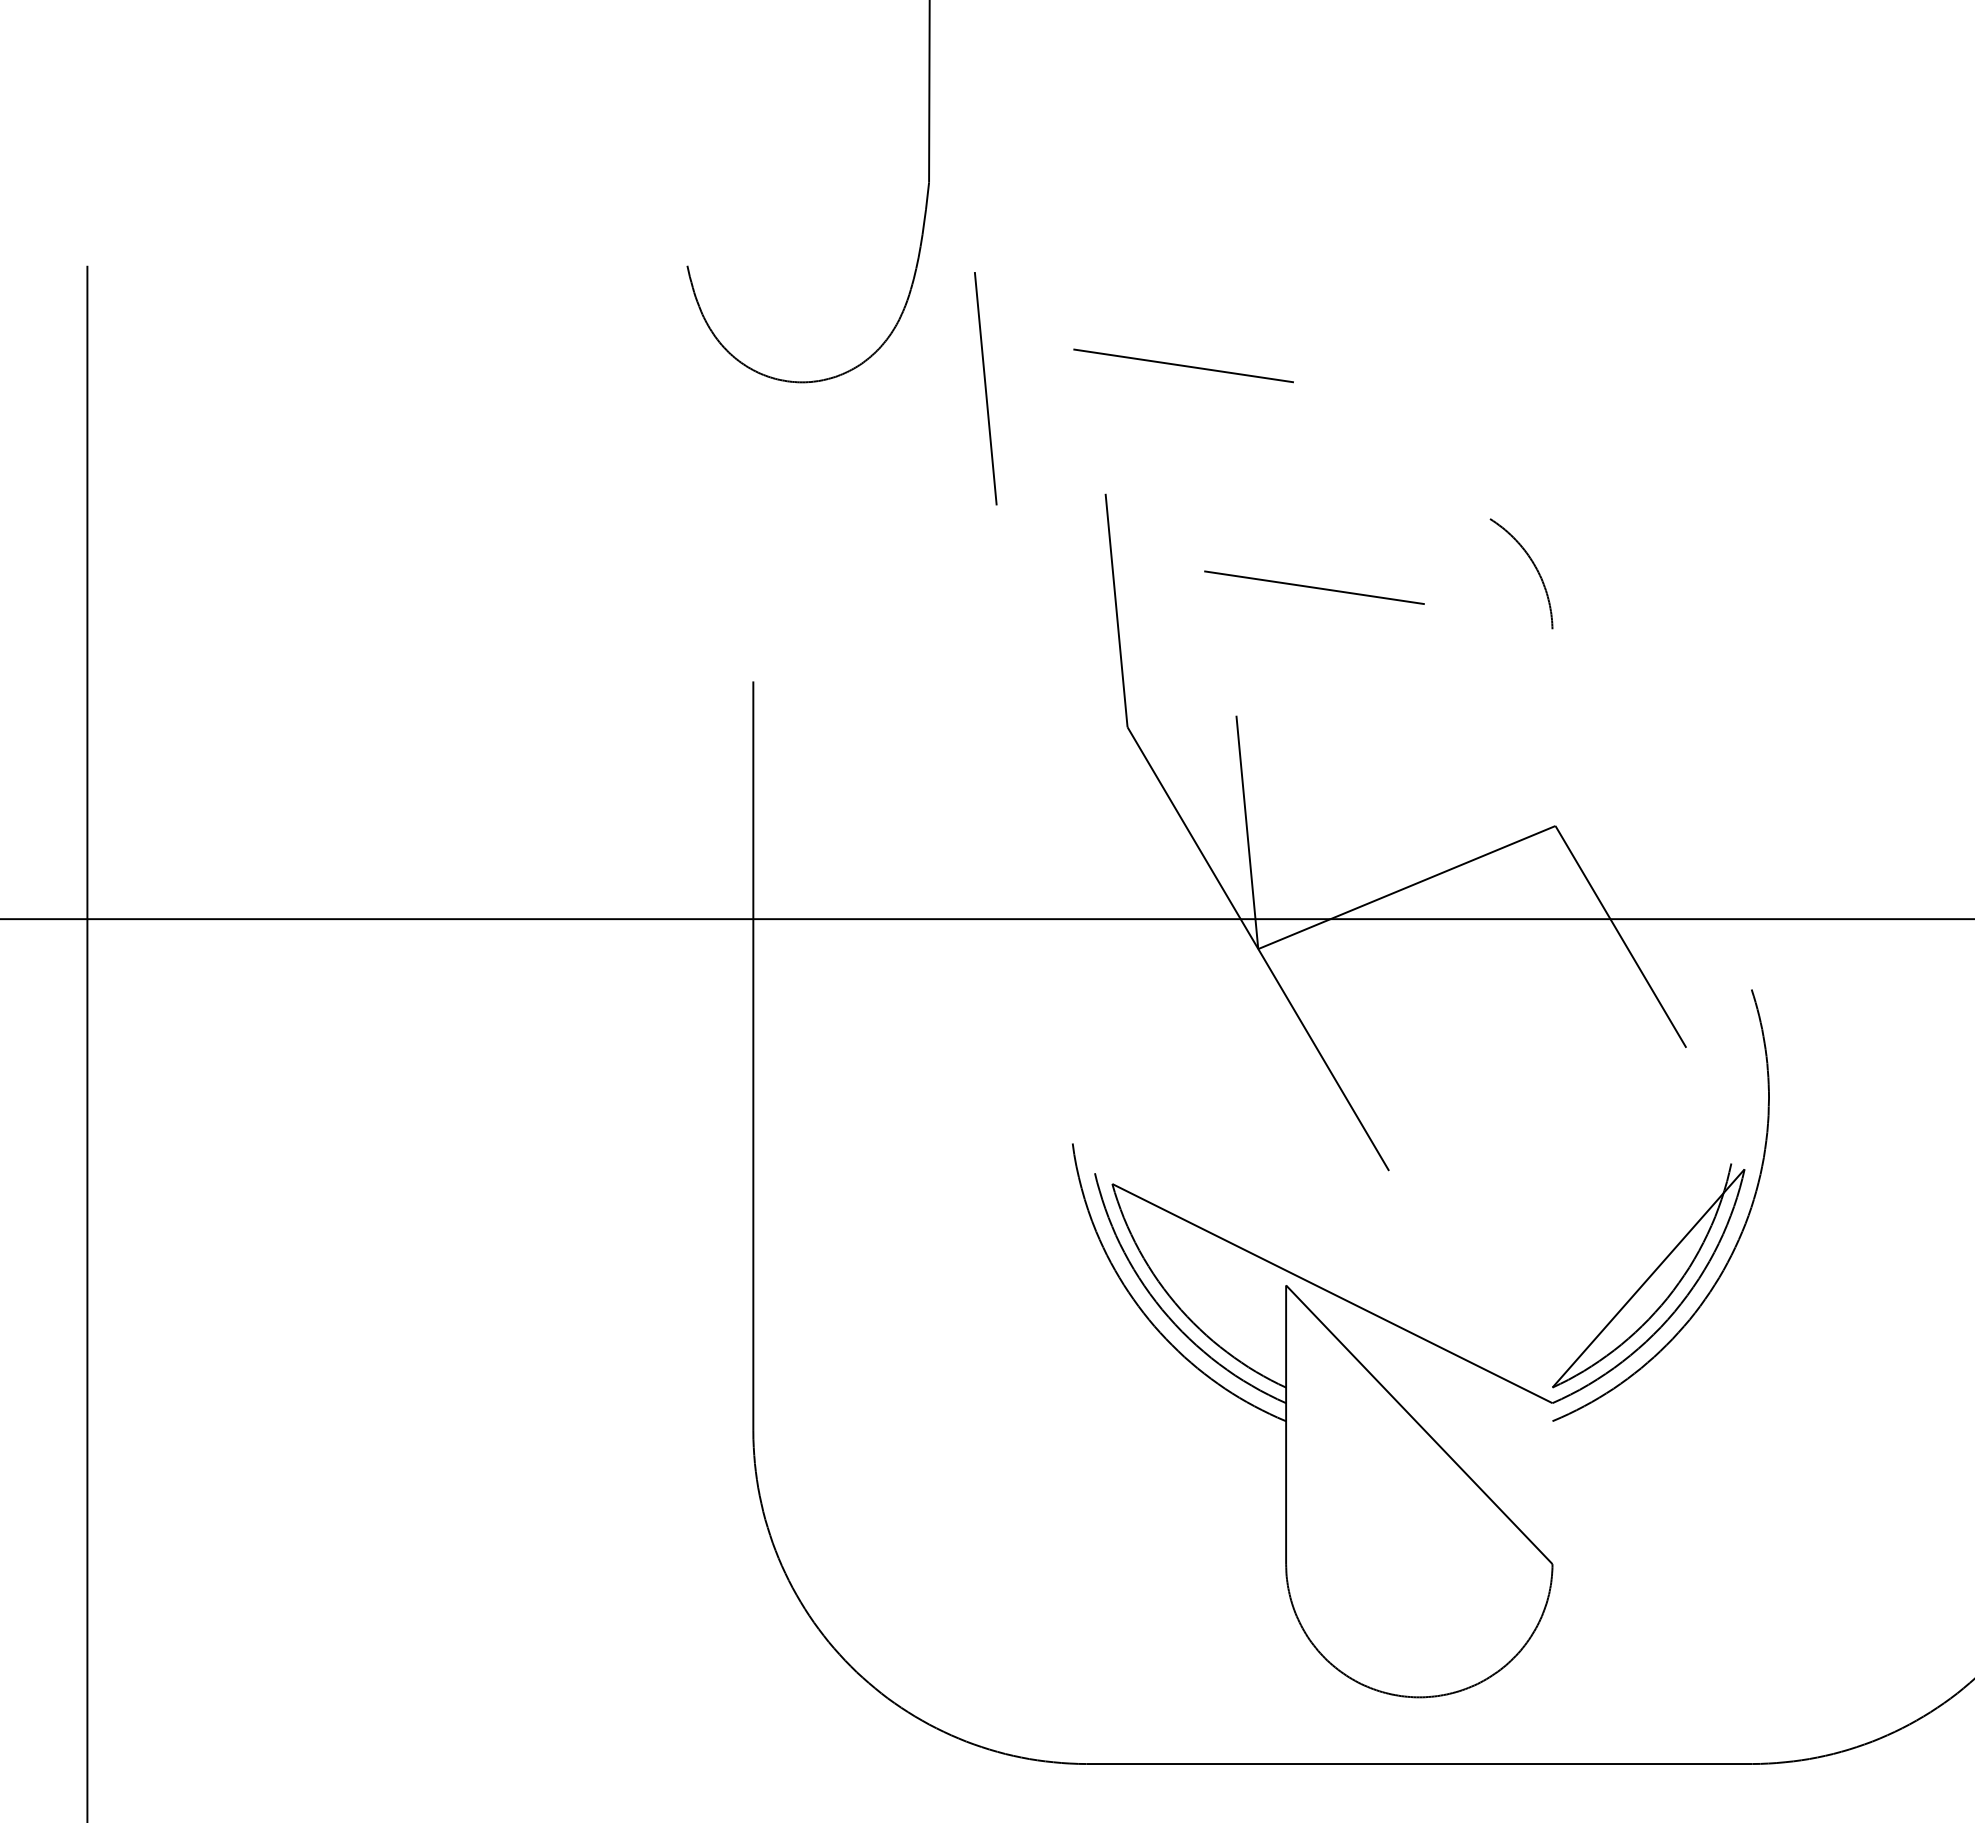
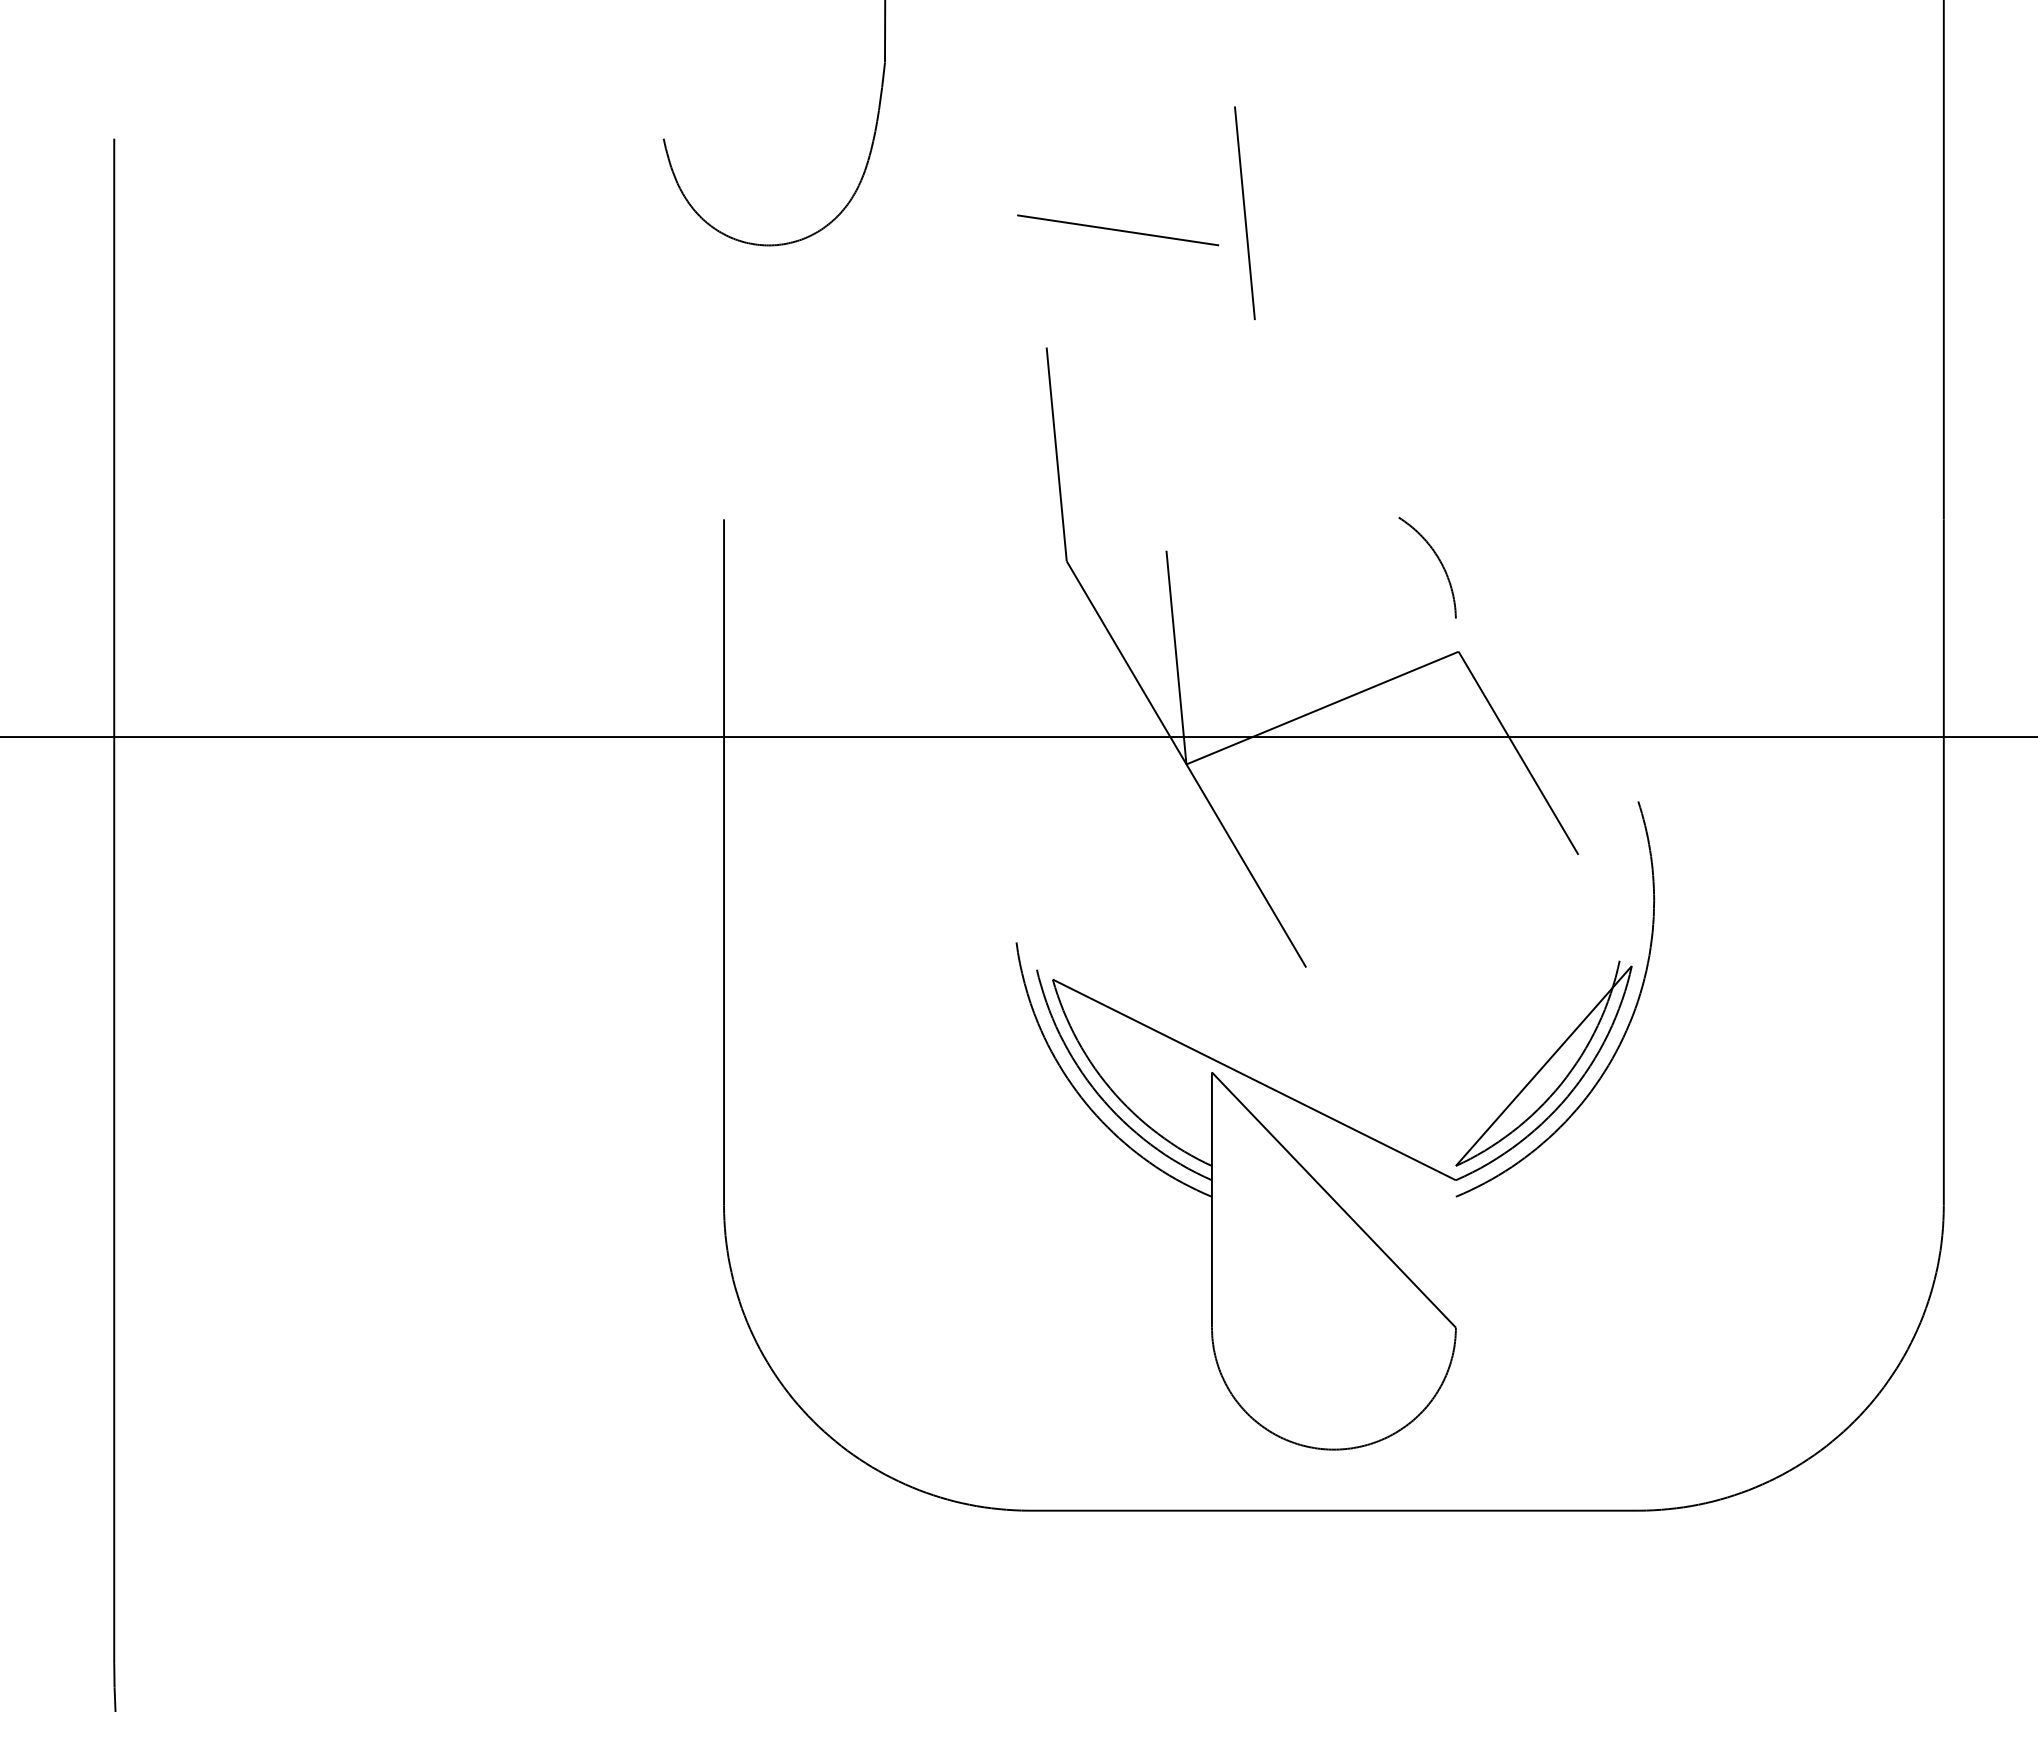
line: (985, 388) -> (1244, 213), moved
part: (1533, 565) -> (1438, 560), moved
line: (1314, 587) -> (1237, 433), removed

